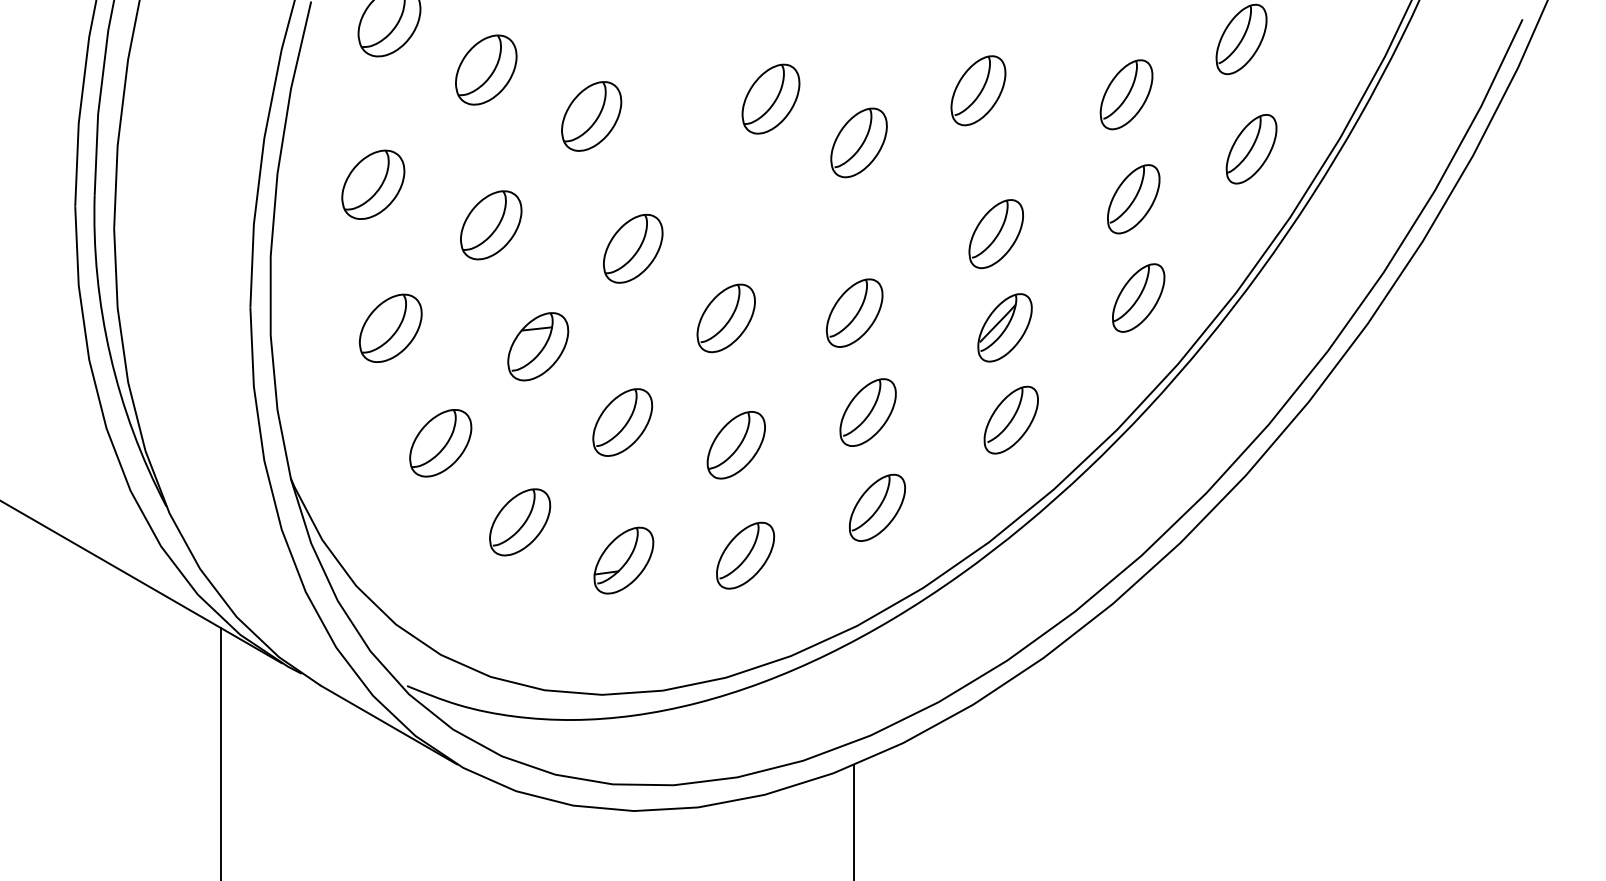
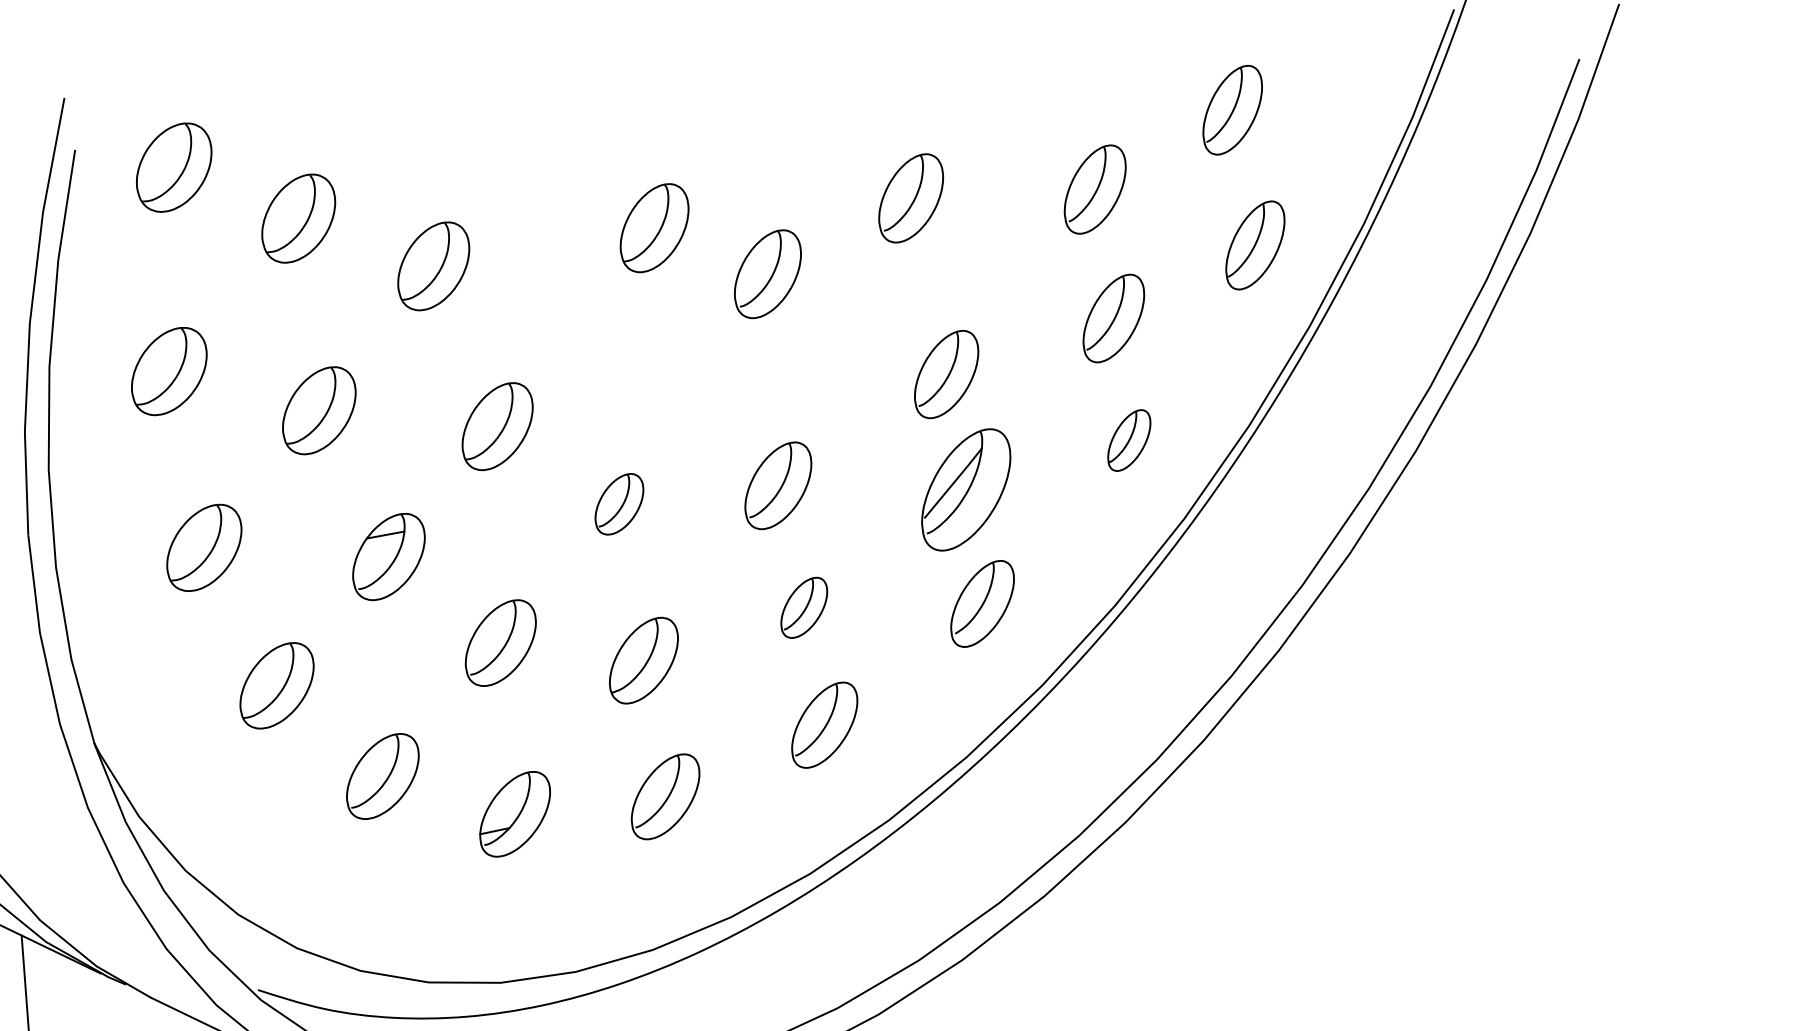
part: (1138, 297) -> (1128, 439), size x0.7
part: (725, 318) -> (618, 504), size x0.7
part: (1004, 327) -> (965, 489), size x1.4
part: (867, 412) -> (803, 607), size x0.7

